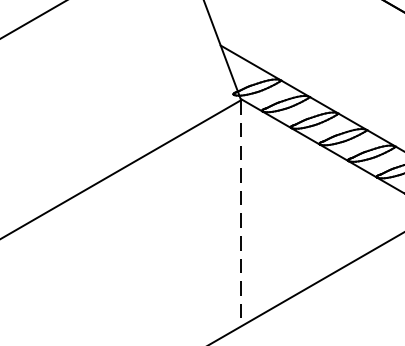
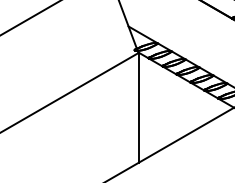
line: (241, 212) -> (138, 107), dashed -> solid

